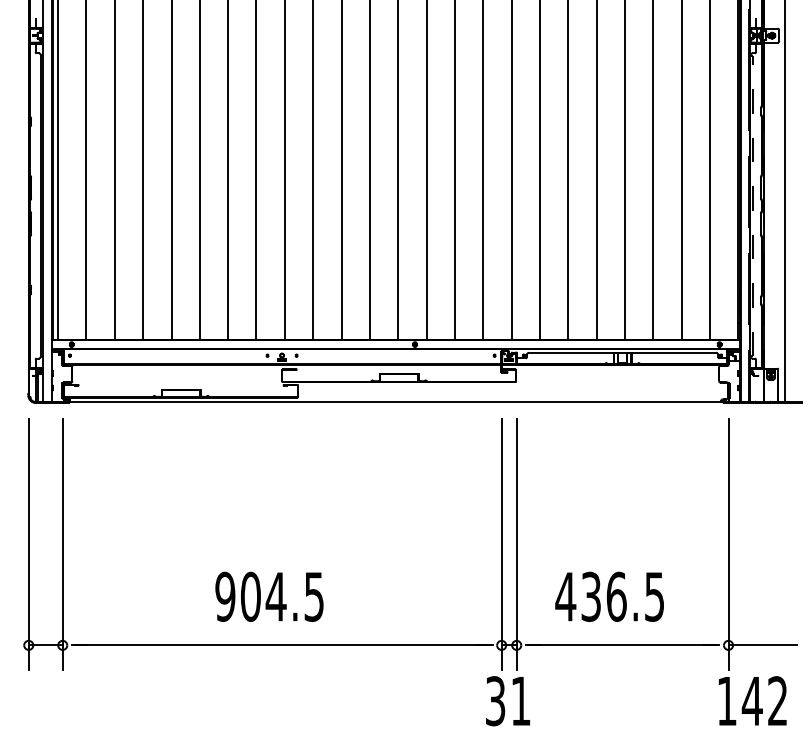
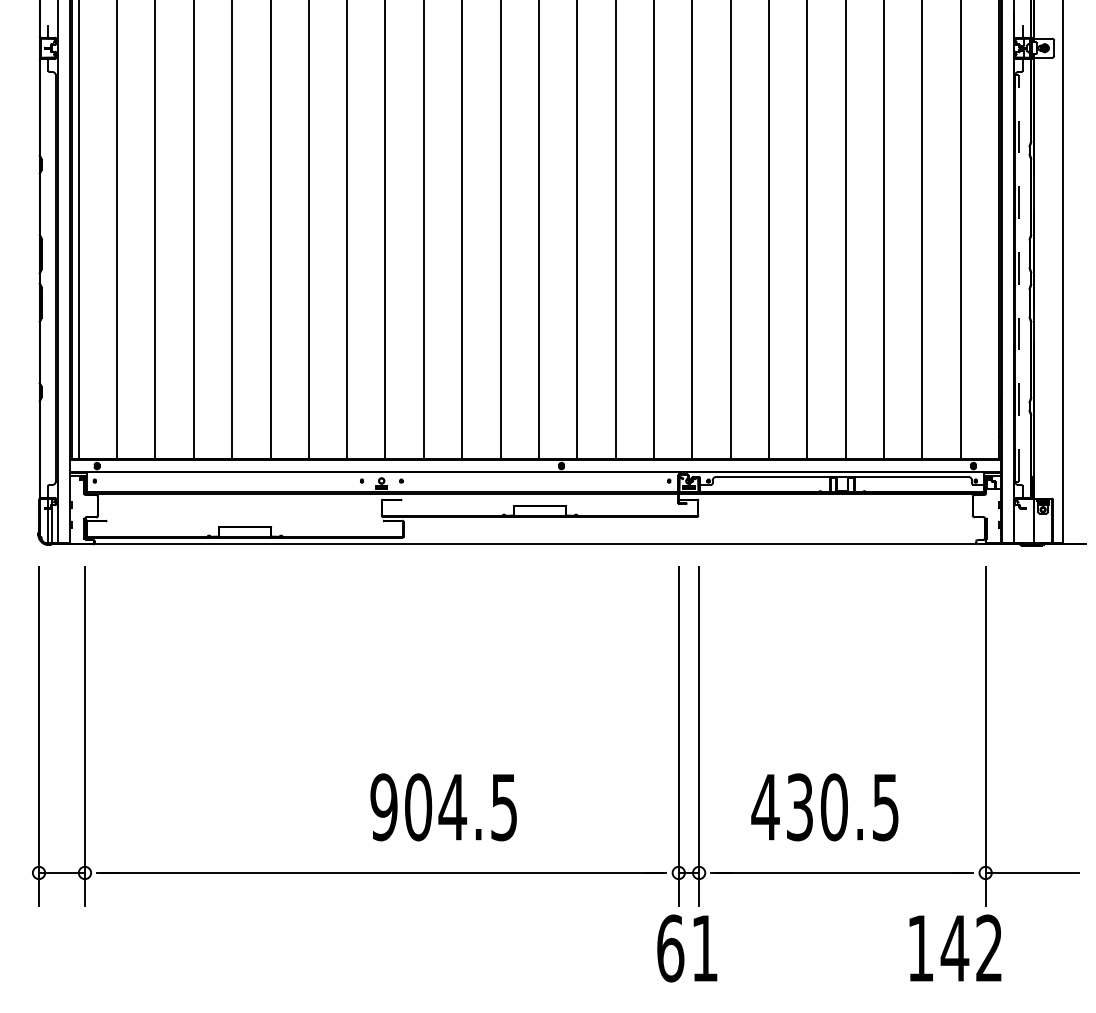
text: (269, 596) -> (443, 807), moved
text: (616, 596) -> (834, 807), 436.5 -> 430.5
text: (752, 700) -> (955, 947), moved
text: (495, 701) -> (670, 948), 31 -> 61

